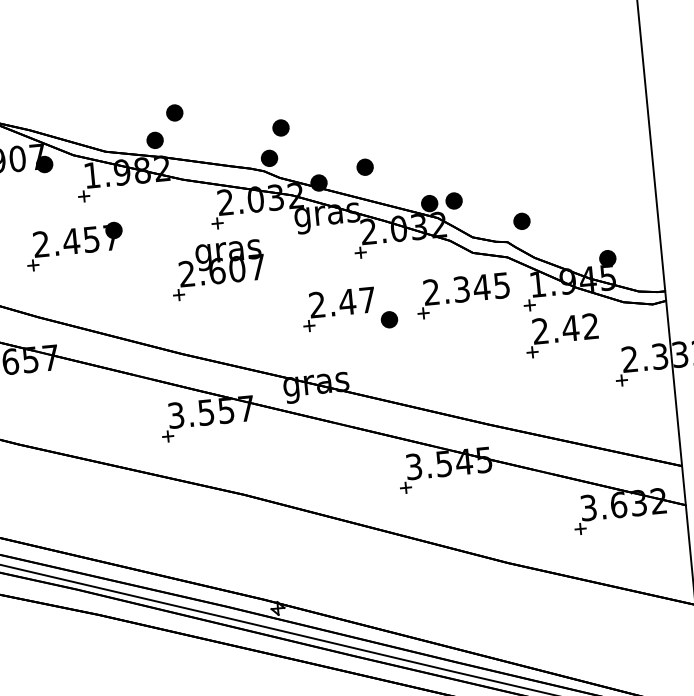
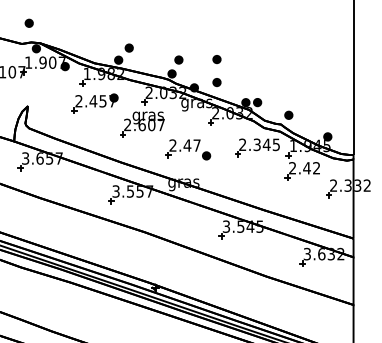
part: (359, 119) -> (216, 59), added
part: (74, 245) -> (94, 103), moved
part: (350, 310) -> (188, 149), moved

